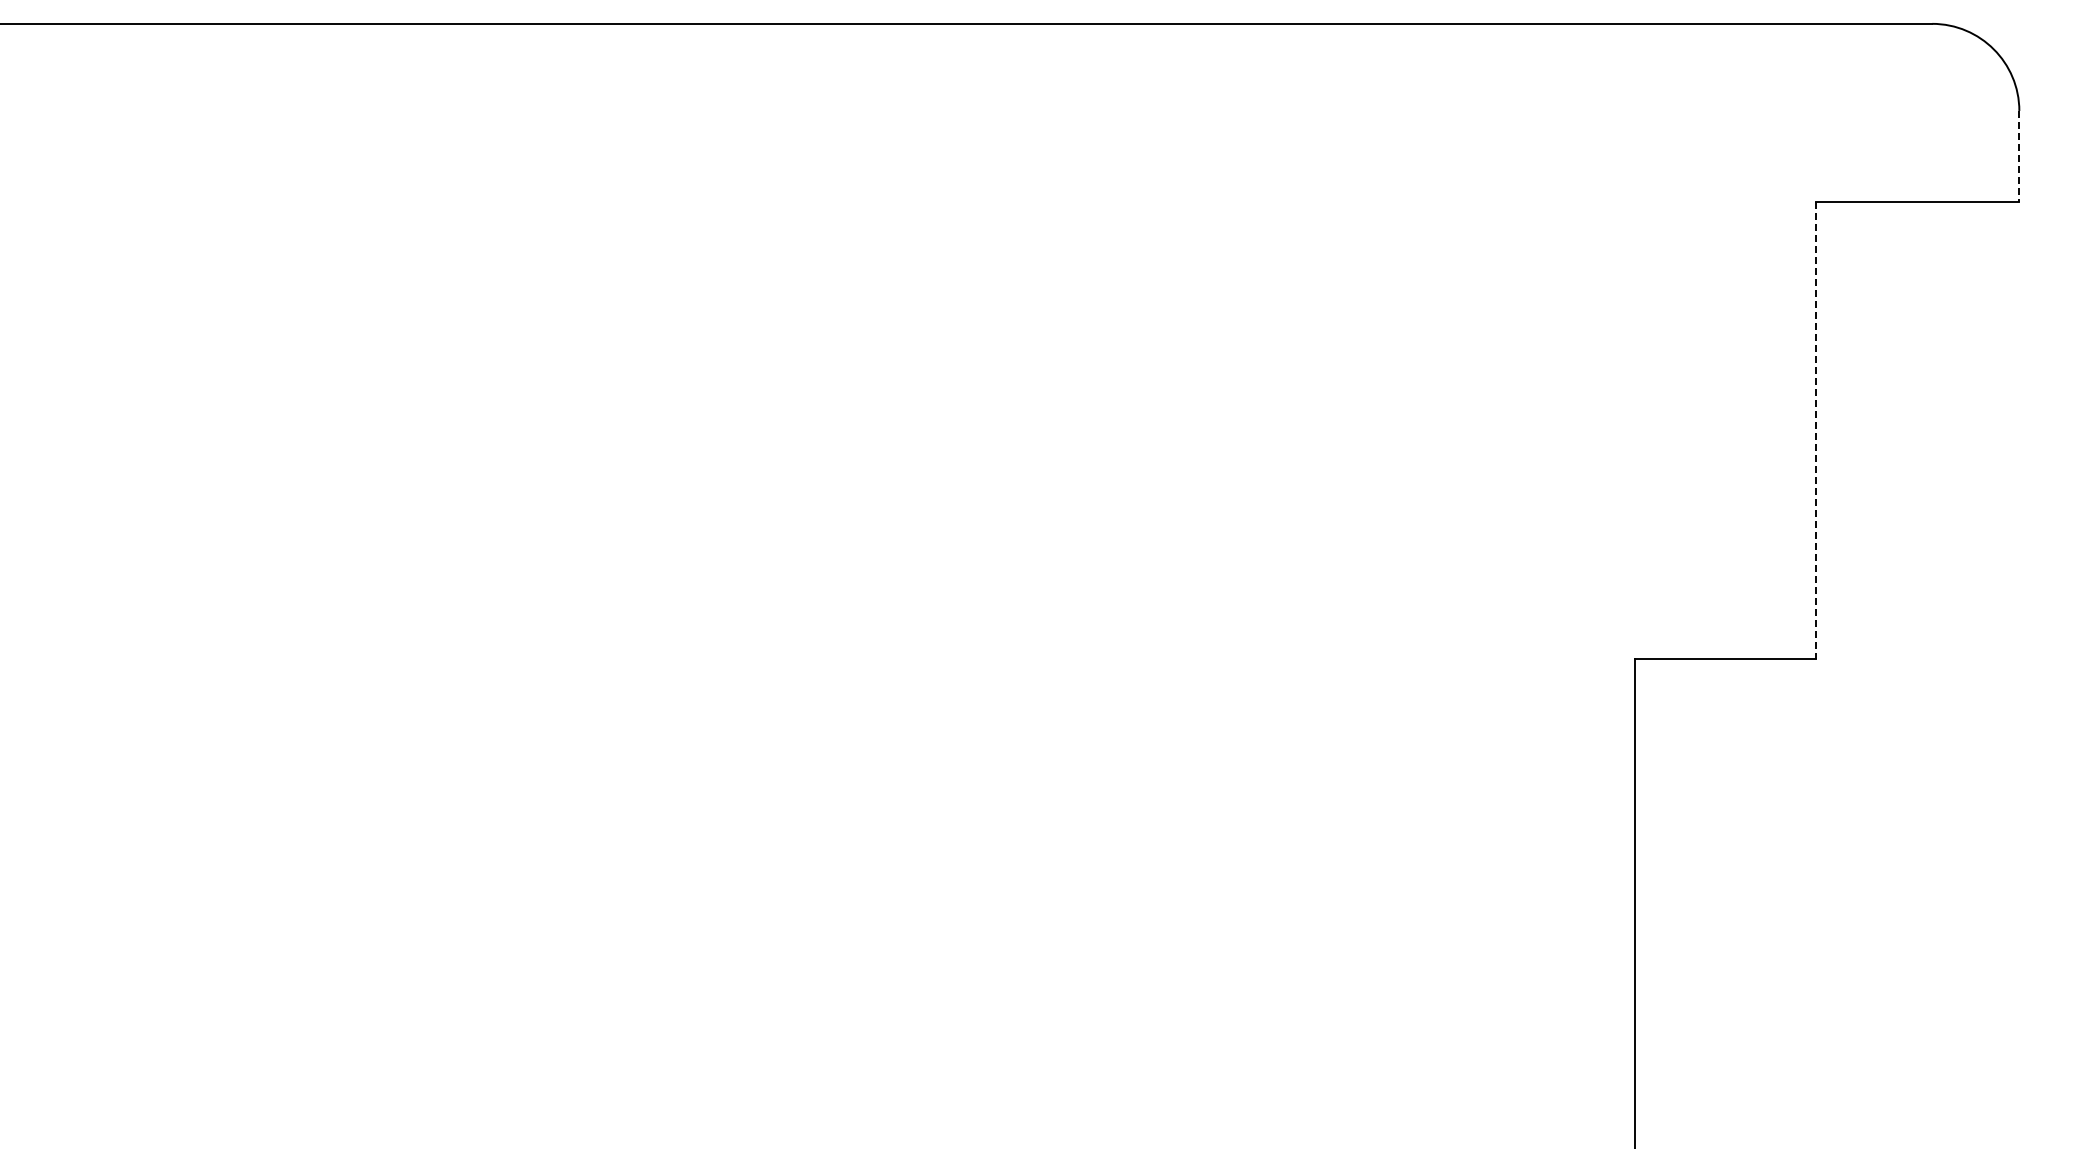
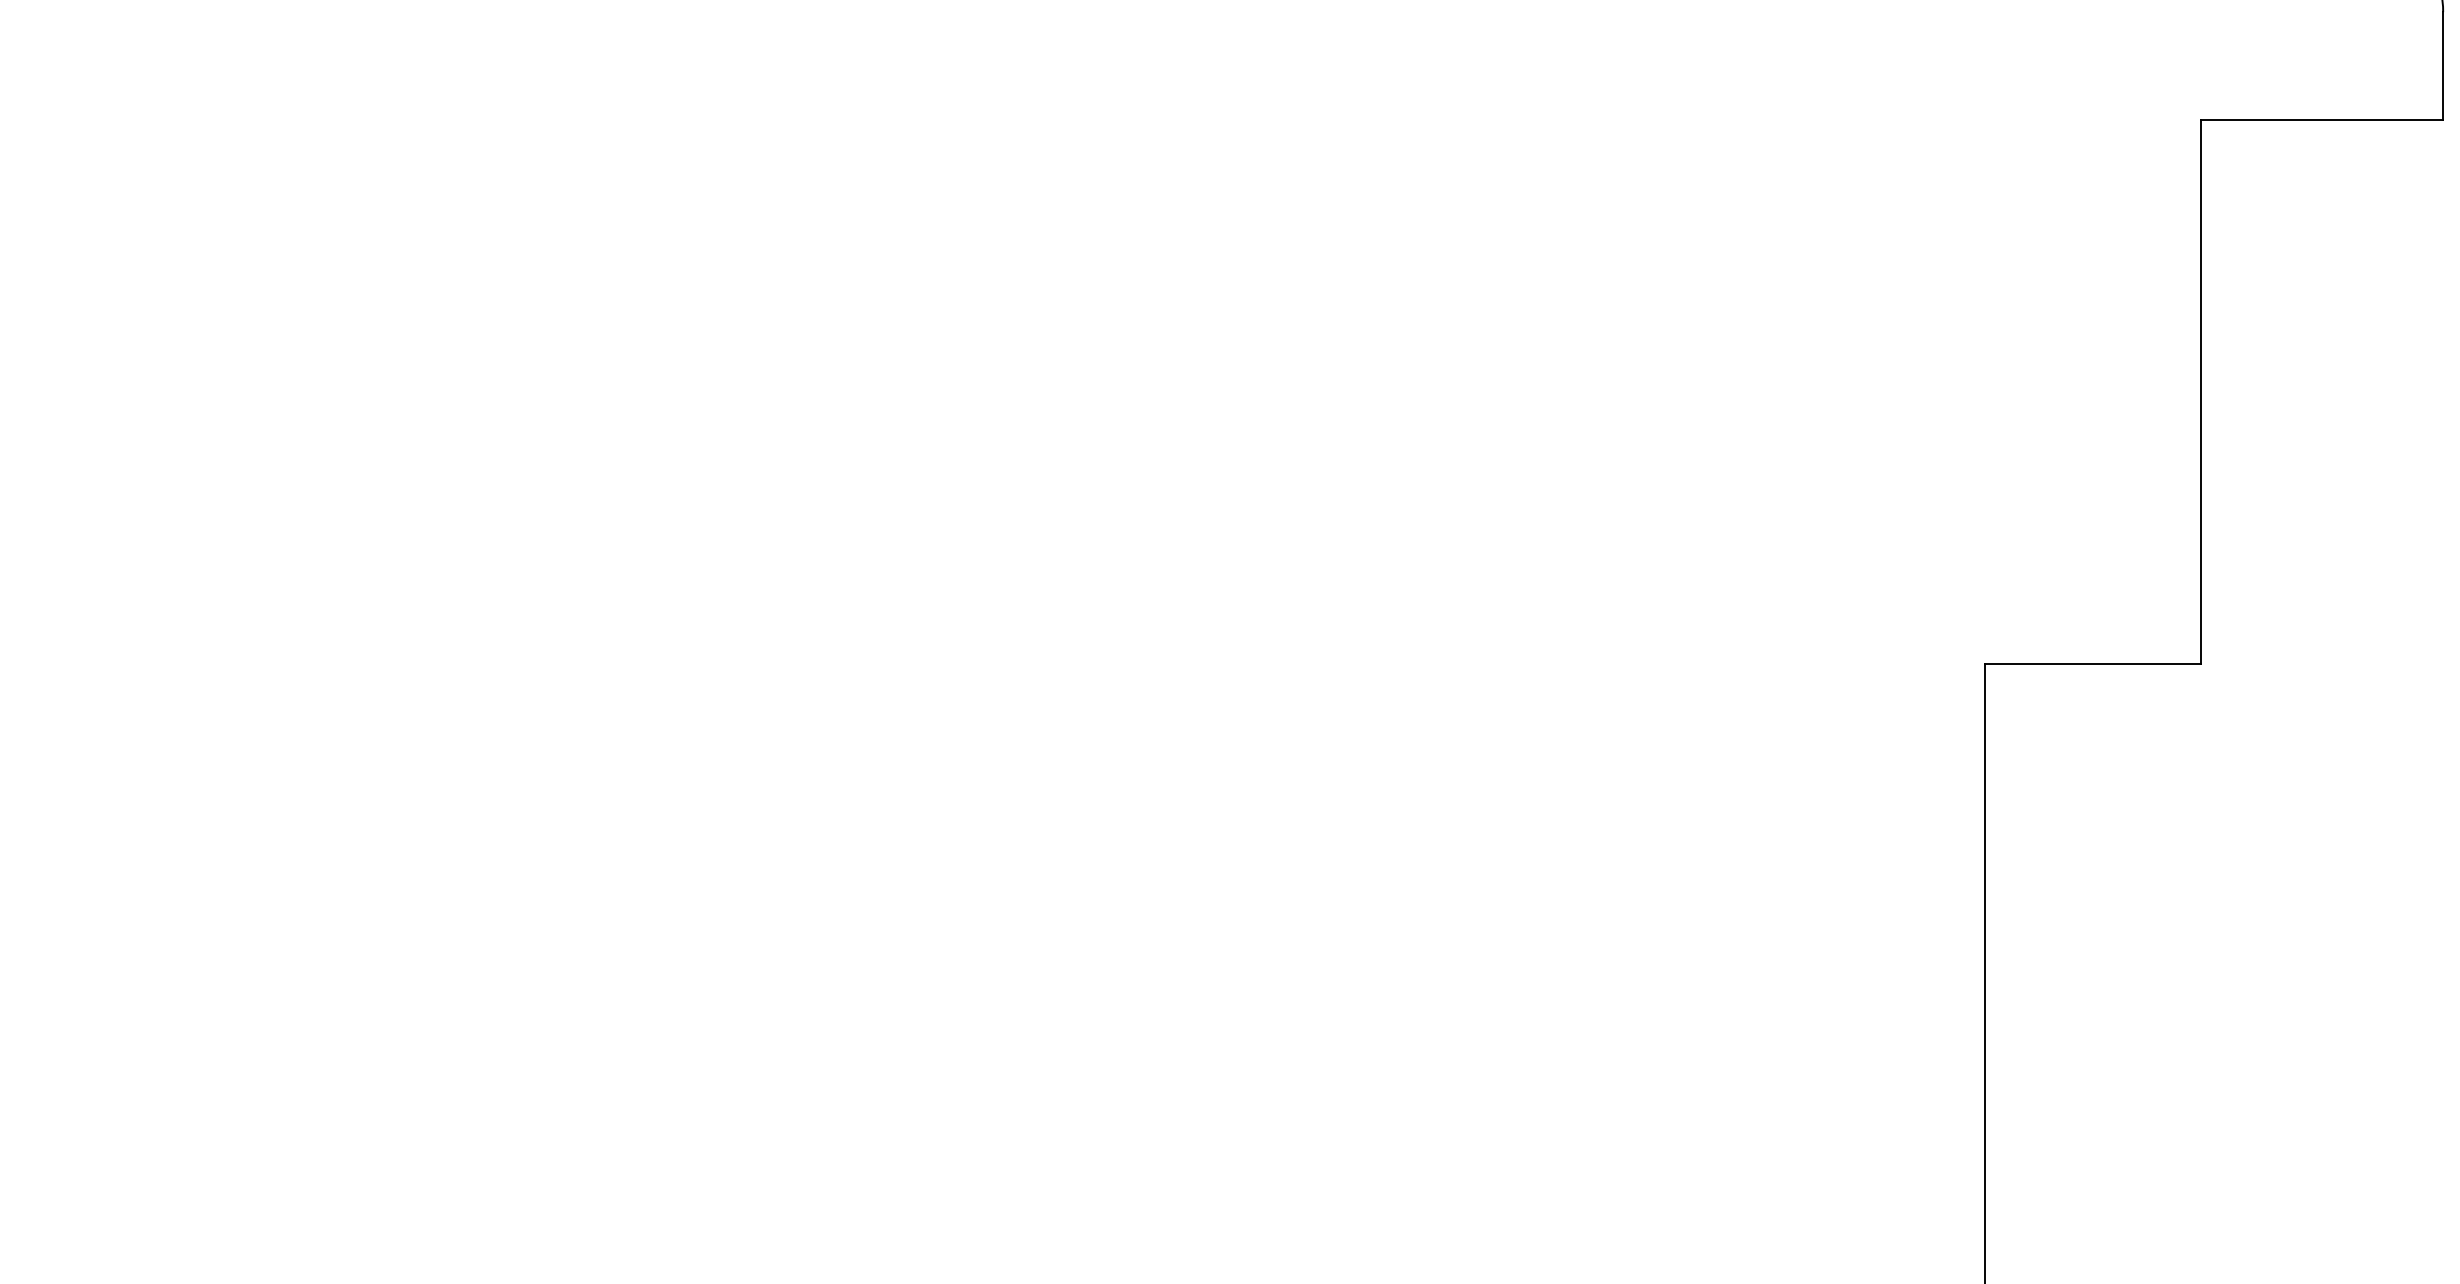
line: (2019, 156) -> (2443, 66), dashed -> solid
line: (1816, 430) -> (2201, 392), dashed -> solid

